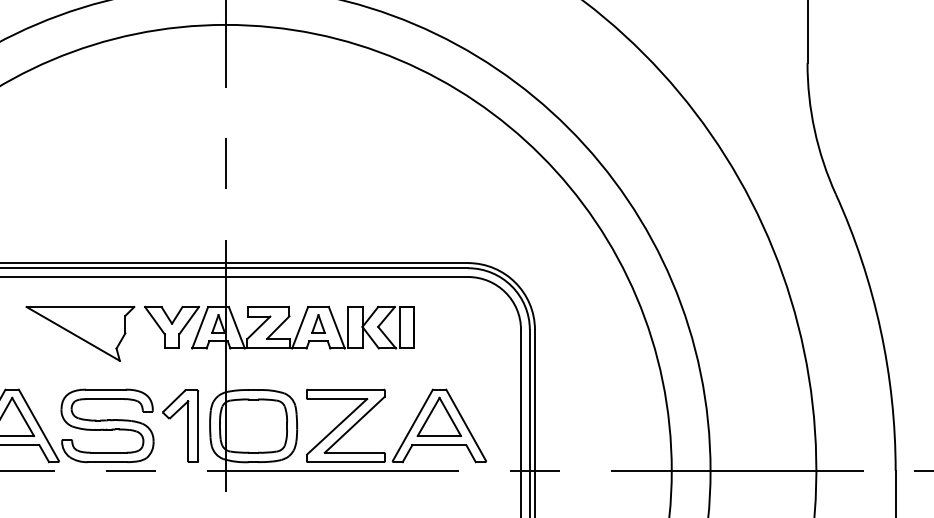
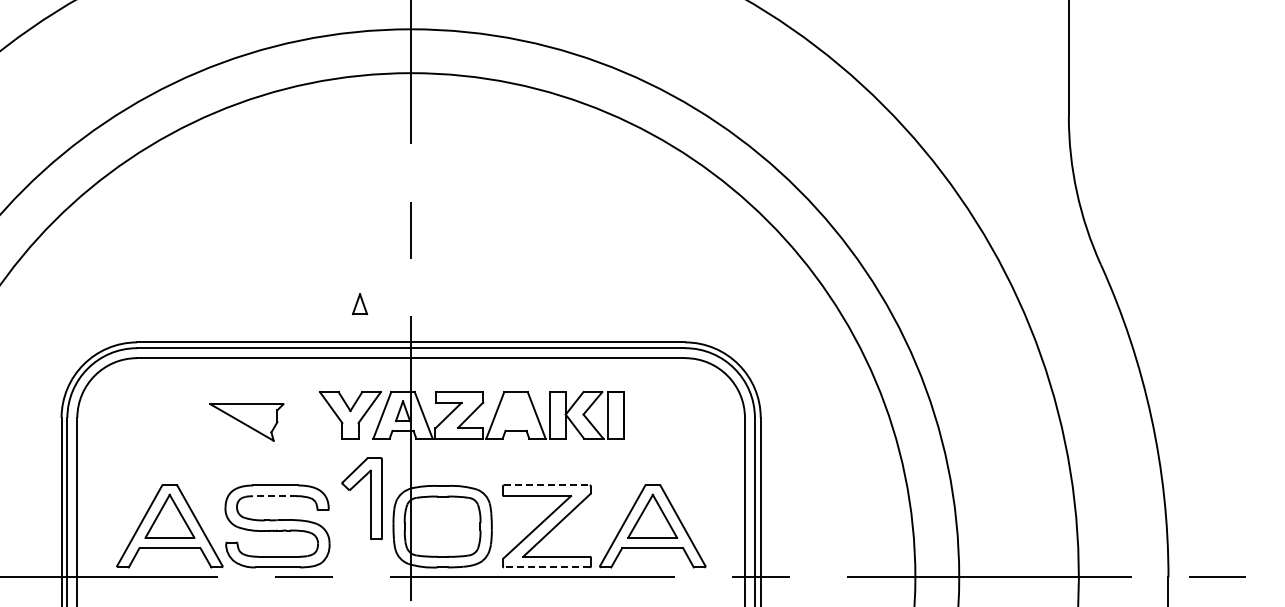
part: (318, 324) -> (359, 304), moved
part: (80, 333) -> (246, 422), size x0.6
line: (345, 389) -> (546, 485), solid -> dashed
line: (104, 399) -> (274, 496), solid -> dashed
part: (188, 425) -> (370, 498), moved
line: (345, 462) -> (546, 567), solid -> dashed

